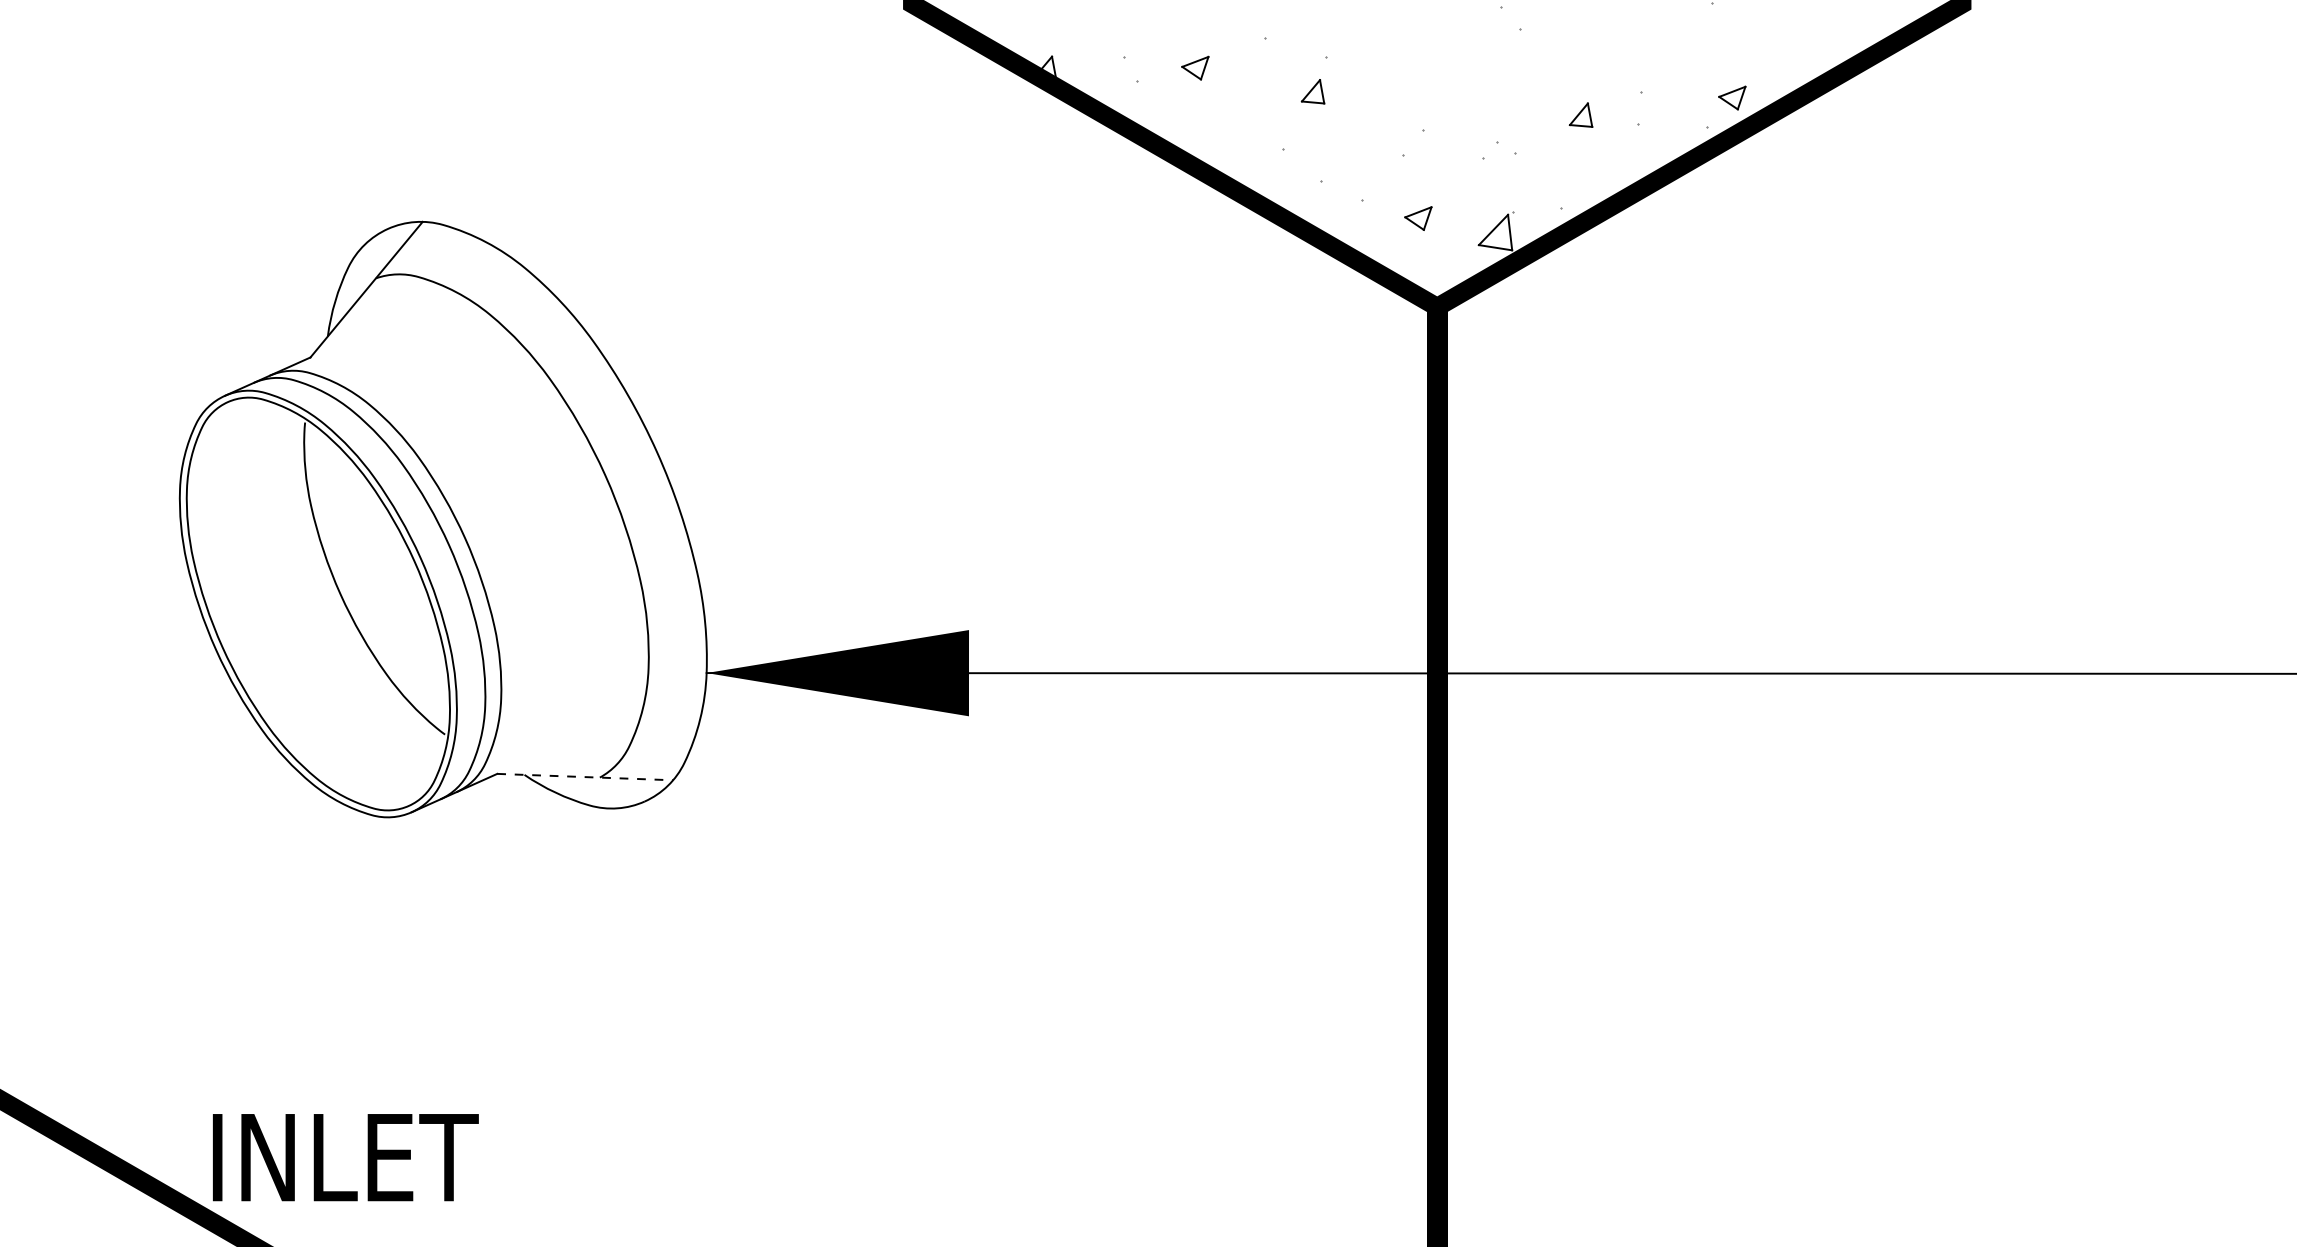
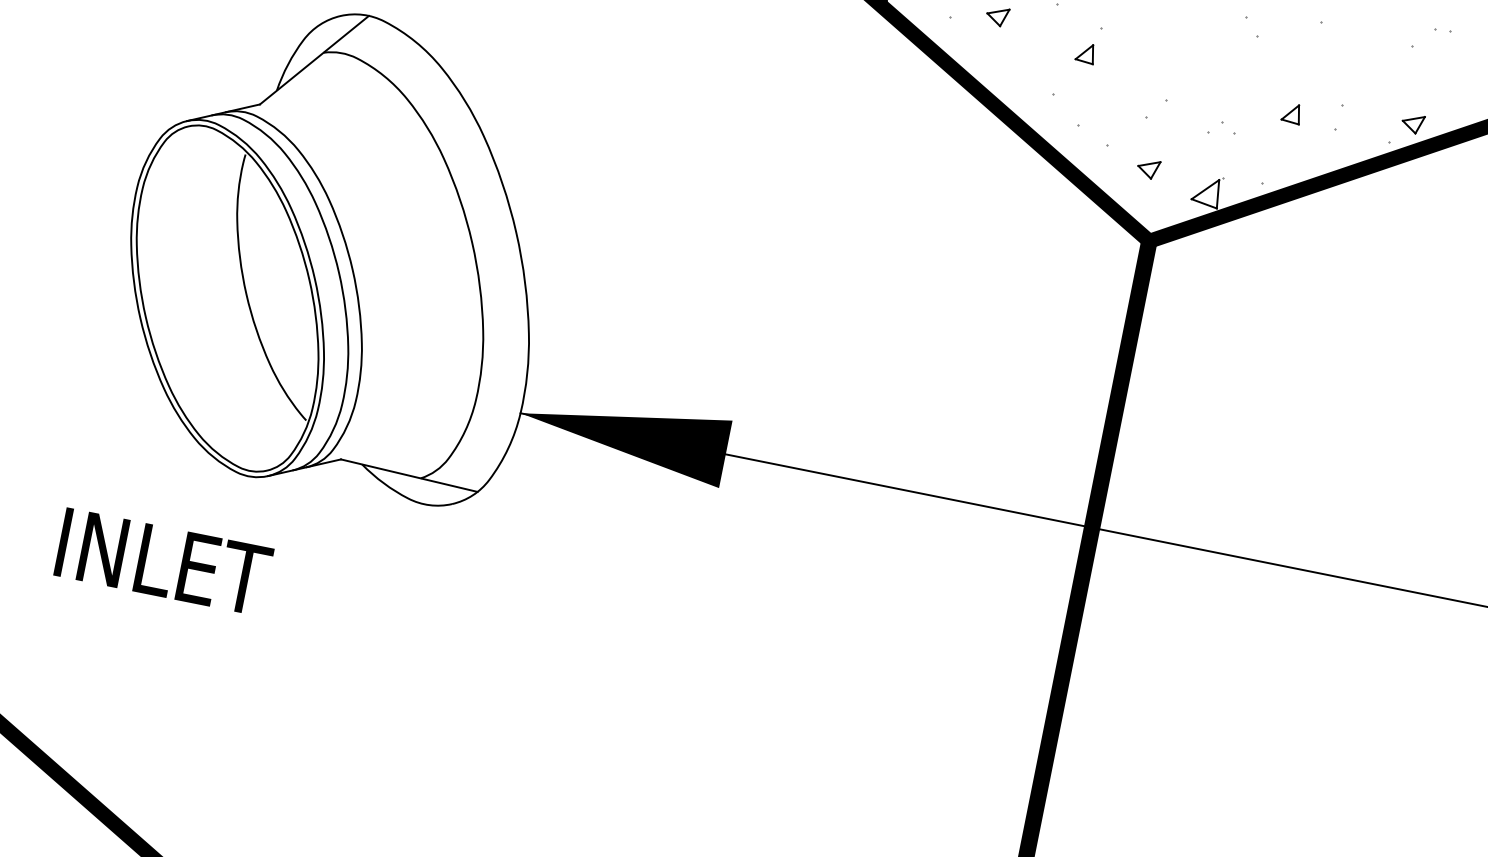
line: (585, 777) -> (409, 476), dashed -> solid
text: (345, 1157) -> (163, 561), moved

